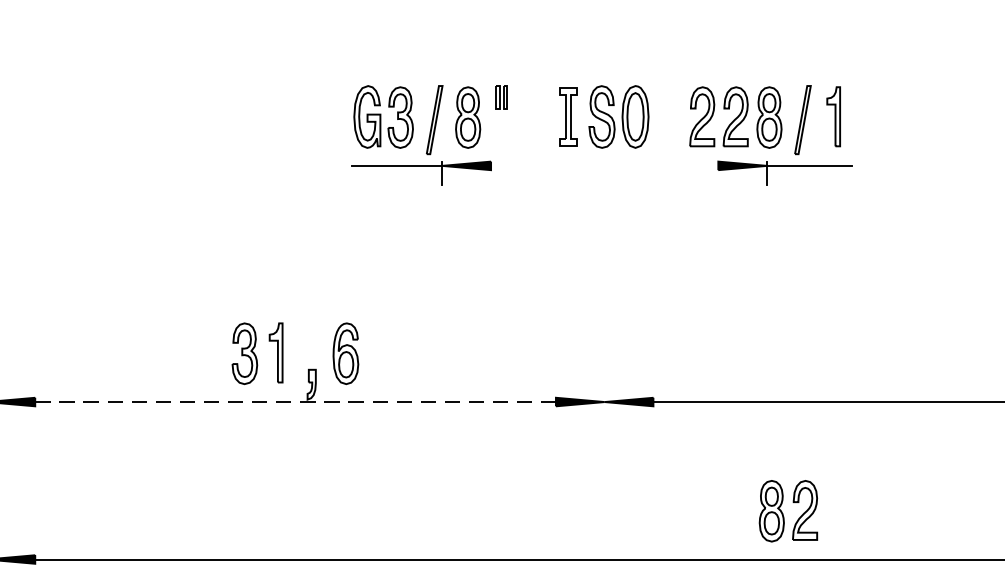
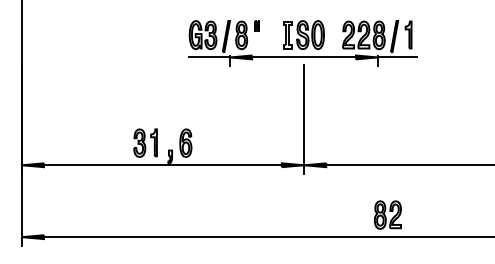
line: (603, 166) -> (303, 57), added
line: (605, 301) -> (304, 119), added
line: (294, 402) -> (162, 165), dashed -> solid

